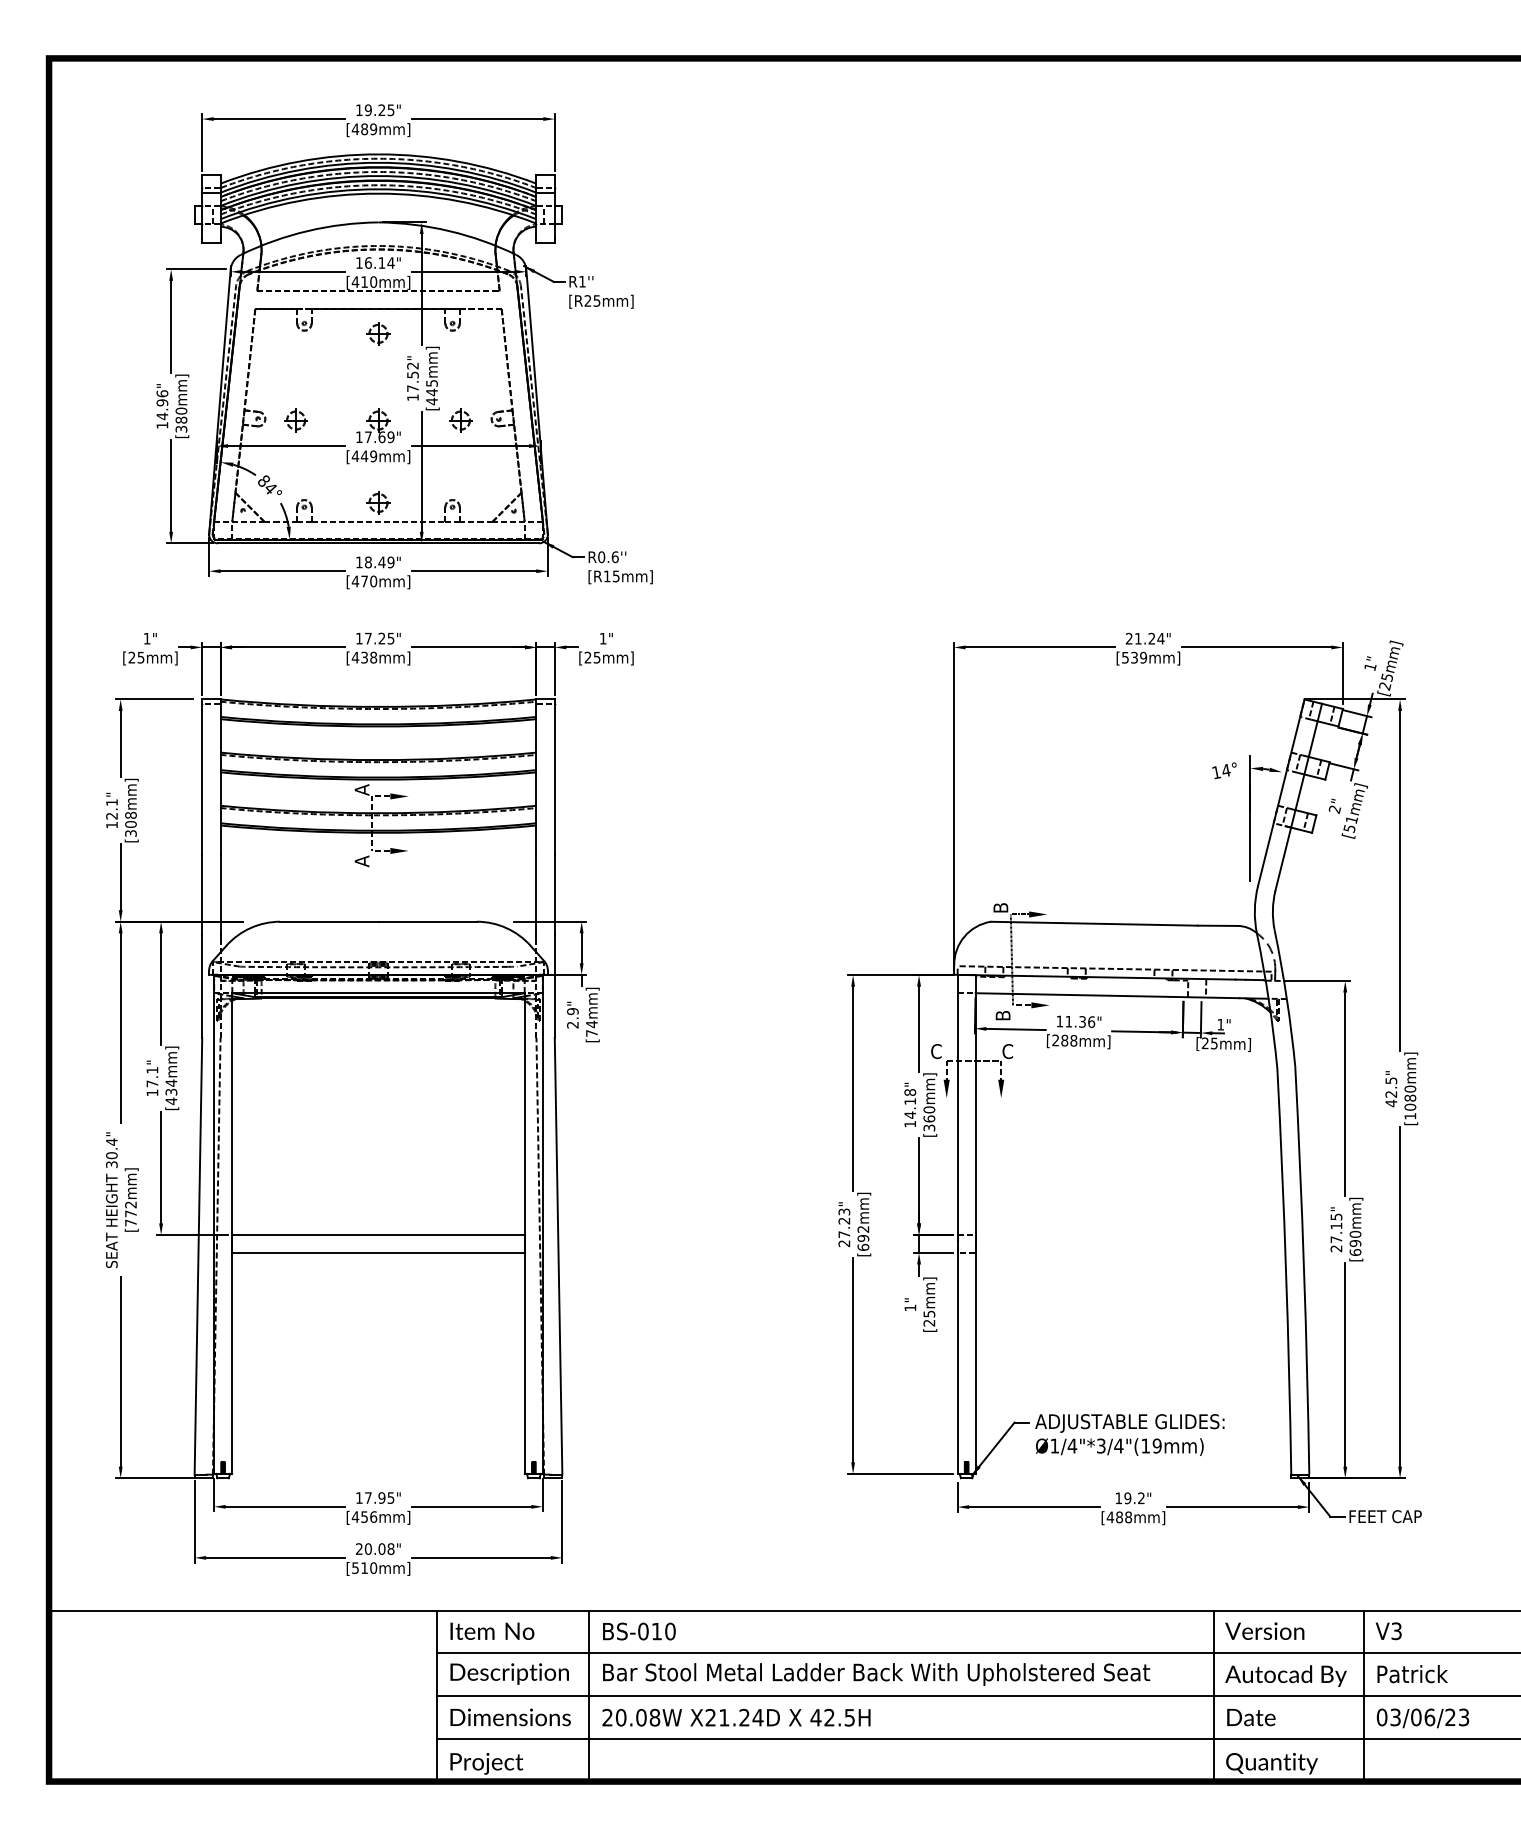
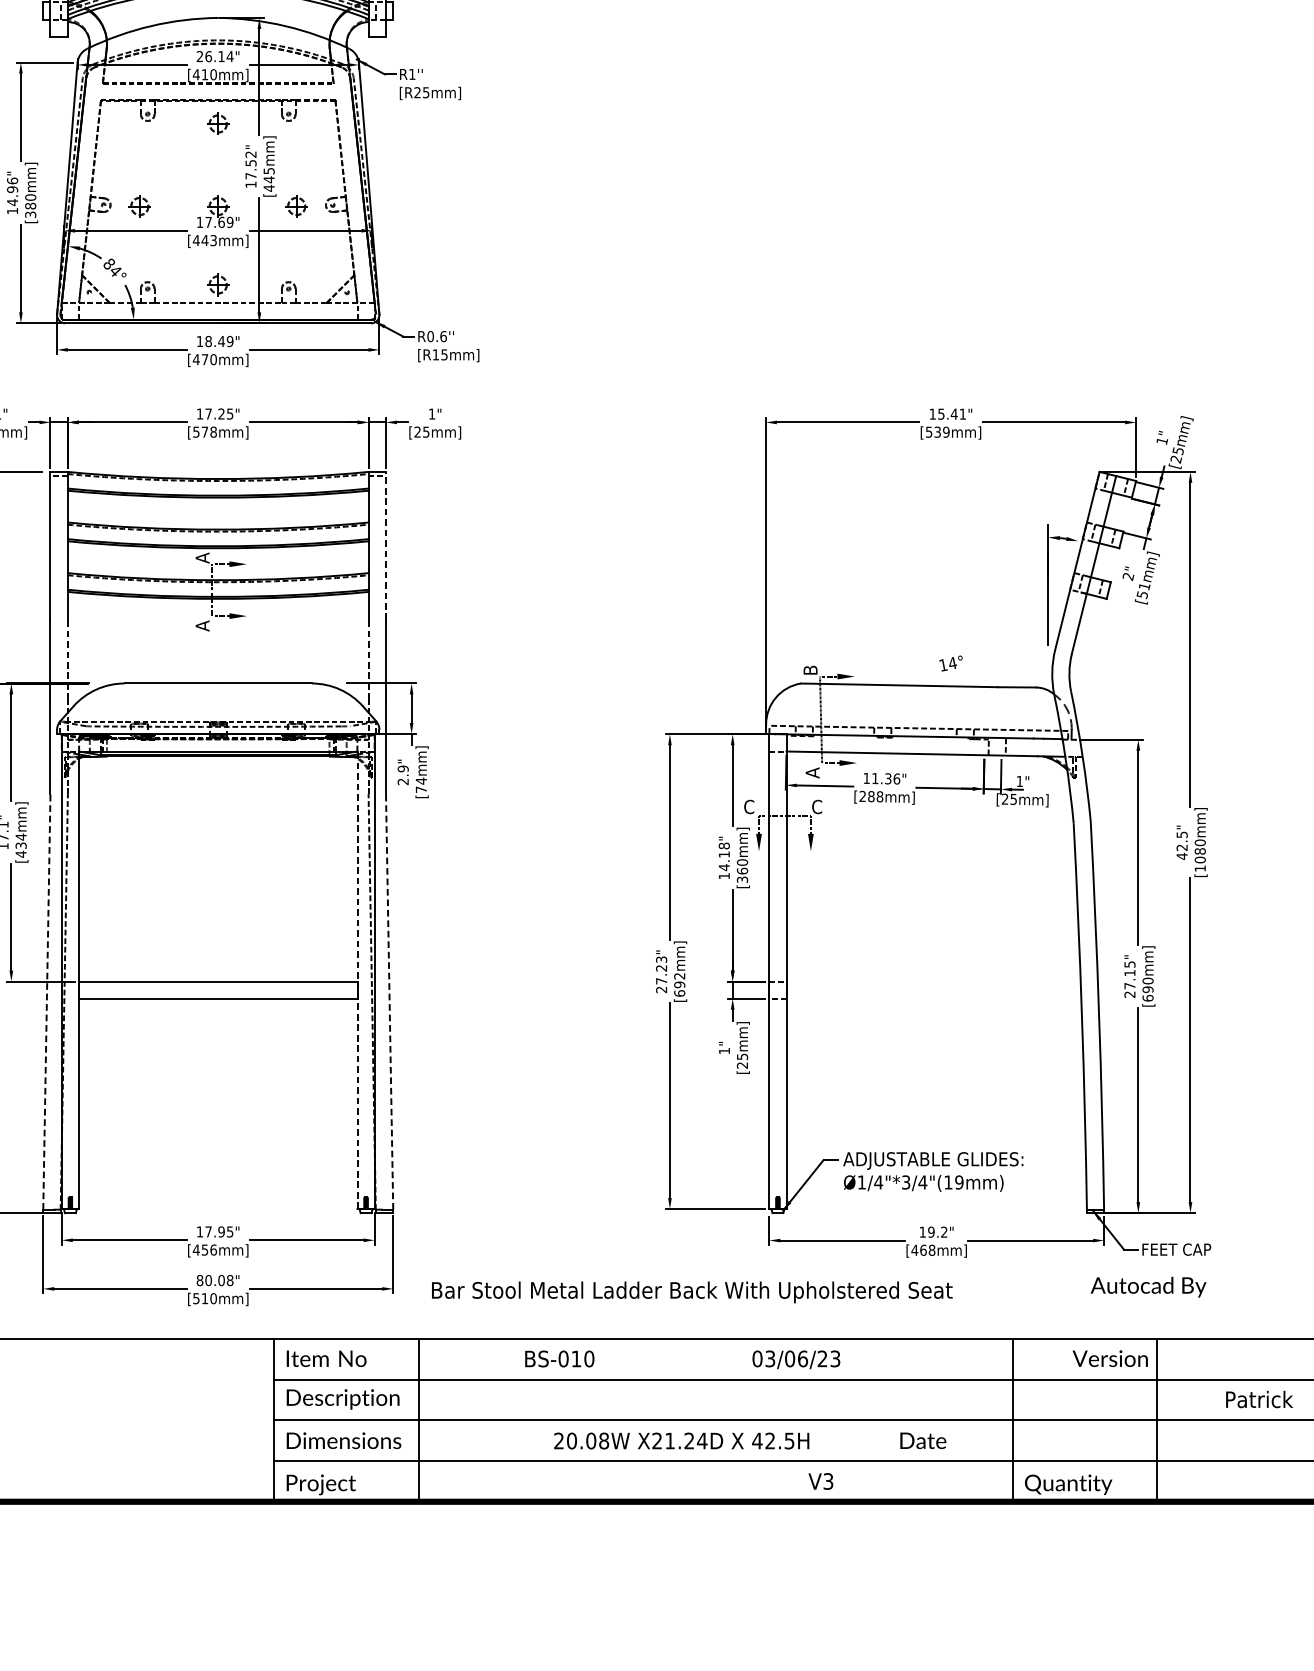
text: (359, 262) -> (200, 56), 16.14" -> 26.14"
text: (373, 456) -> (213, 240), [449mm] -> [443mm]
text: (1144, 638) -> (947, 413), 21.24" -> 15.41"
text: (359, 657) -> (200, 432), [438mm] -> [578mm]
text: (1224, 770) -> (951, 663), moved
line: (554, 777) -> (385, 546), solid -> dashed
line: (220, 894) -> (67, 657), solid -> dashed
line: (536, 894) -> (368, 657), solid -> dashed
text: (1002, 1015) -> (812, 772), B -> A
line: (524, 1233) -> (357, 980), solid -> dashed
line: (198, 1255) -> (46, 1001), solid -> dashed
line: (558, 1255) -> (389, 1001), solid -> dashed
text: (1119, 1517) -> (923, 1250), [488mm] -> [468mm]
text: (358, 1548) -> (199, 1279), 20.08" -> 80.08"
text: (1264, 1630) -> (1109, 1358), moved
text: (639, 1631) -> (559, 1358), moved
text: (1388, 1631) -> (820, 1481), moved
text: (876, 1674) -> (692, 1292), moved
text: (1412, 1674) -> (1259, 1399), moved
text: (1285, 1675) -> (1148, 1286), moved
text: (736, 1717) -> (681, 1440), moved
text: (1251, 1717) -> (923, 1440), moved
text: (1422, 1718) -> (795, 1359), moved

